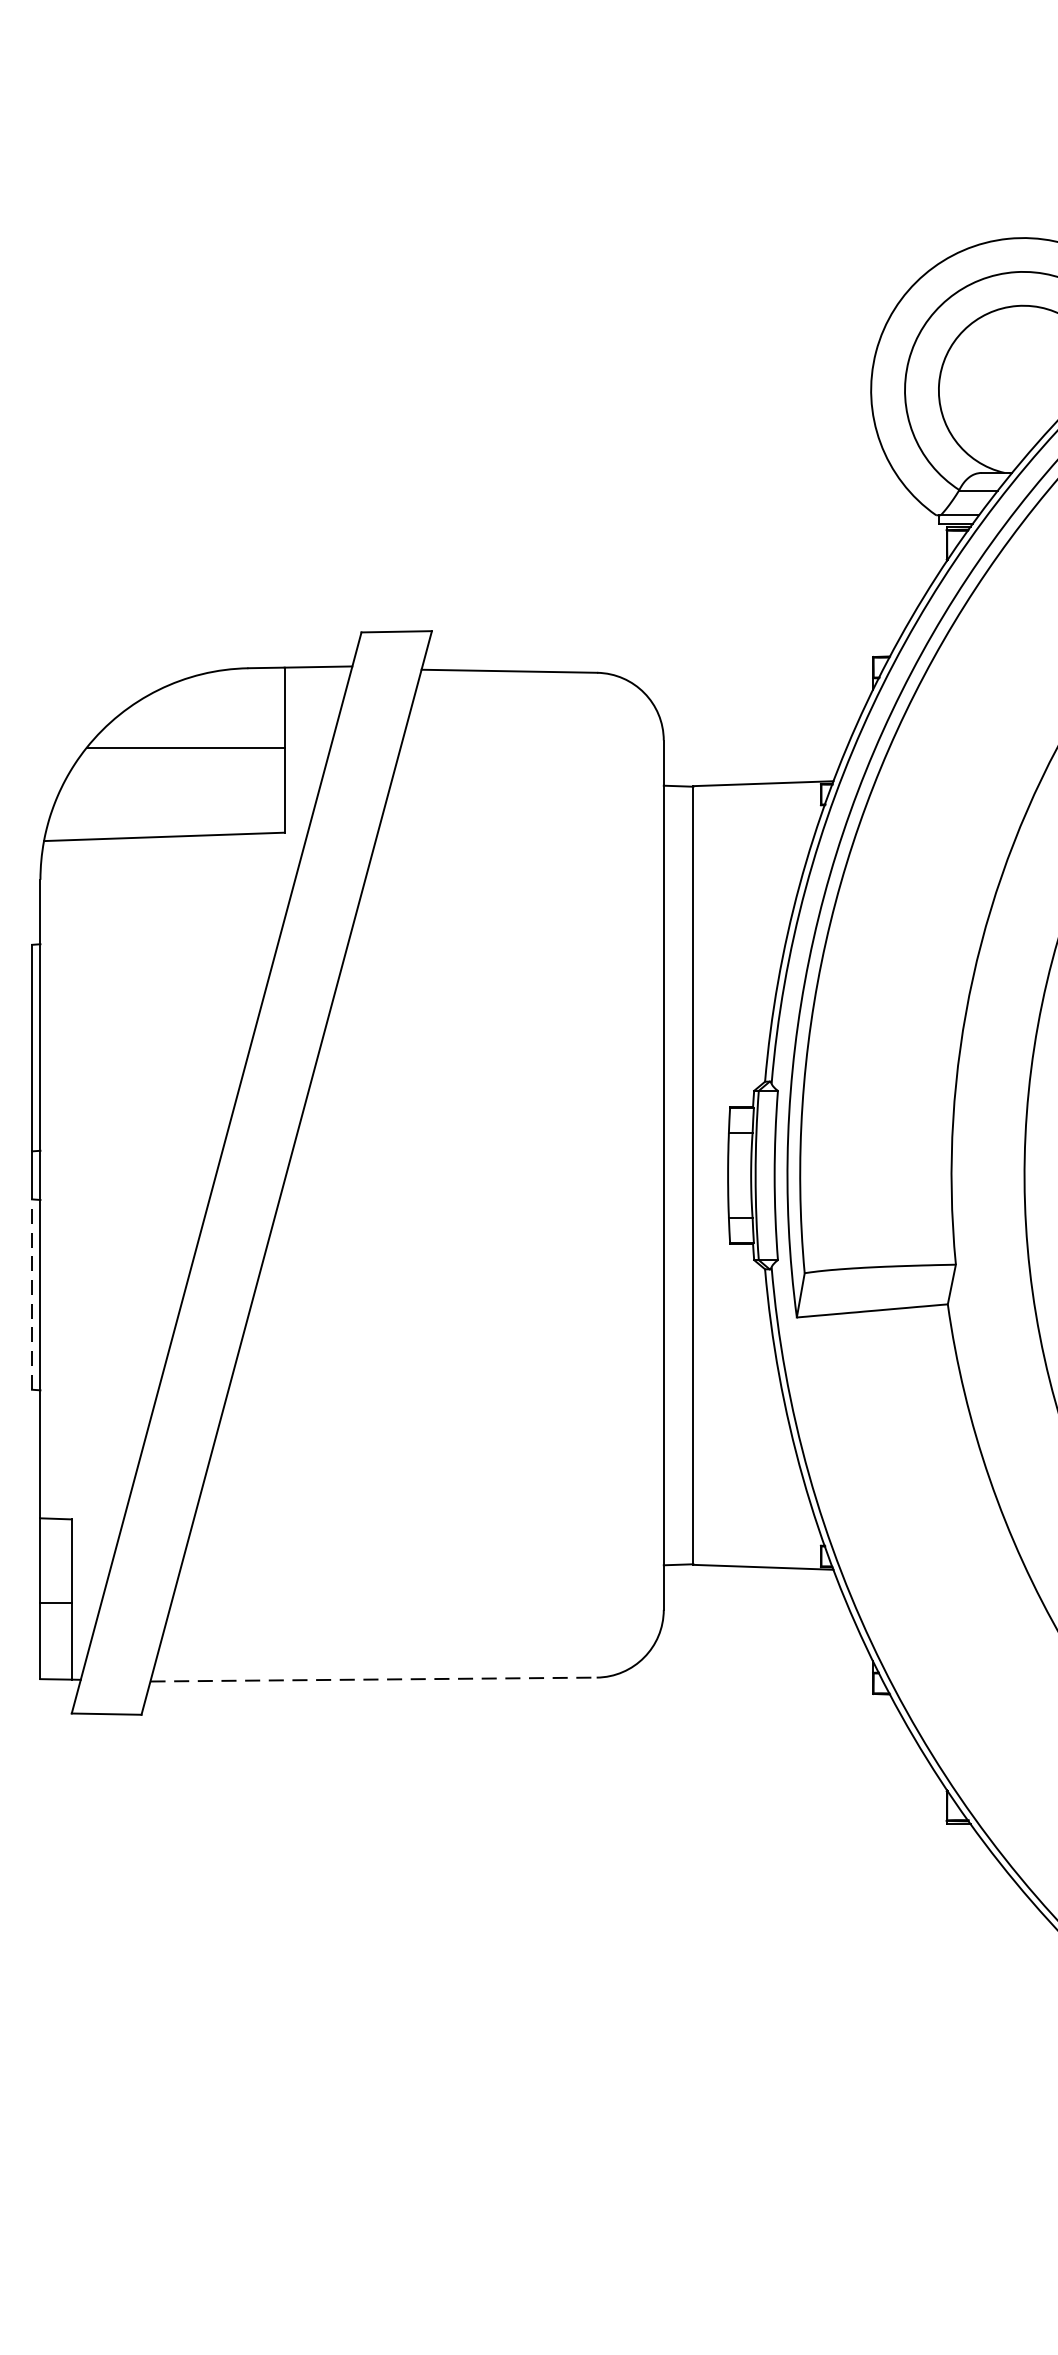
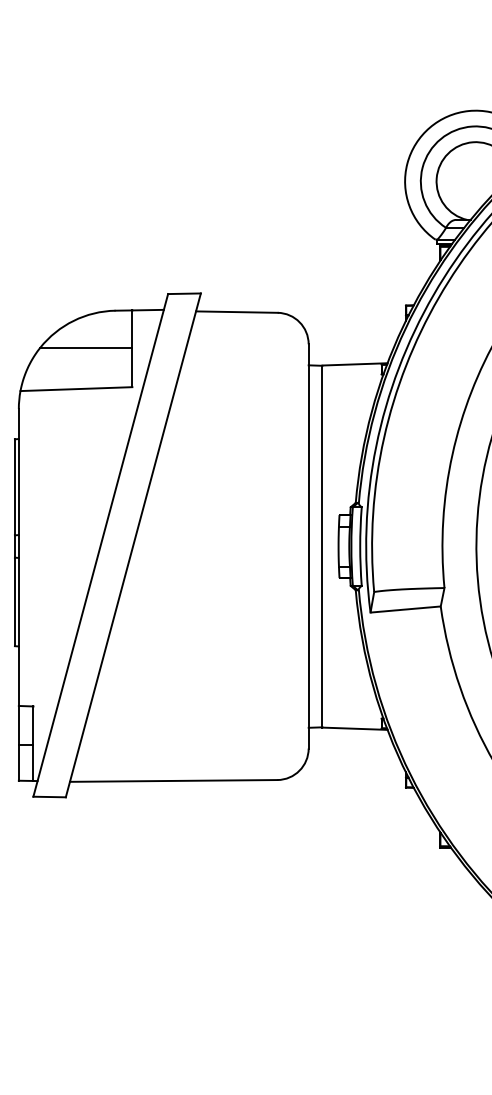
line: (31, 1293) -> (14, 601), dashed -> solid
line: (373, 1678) -> (173, 780), dashed -> solid

